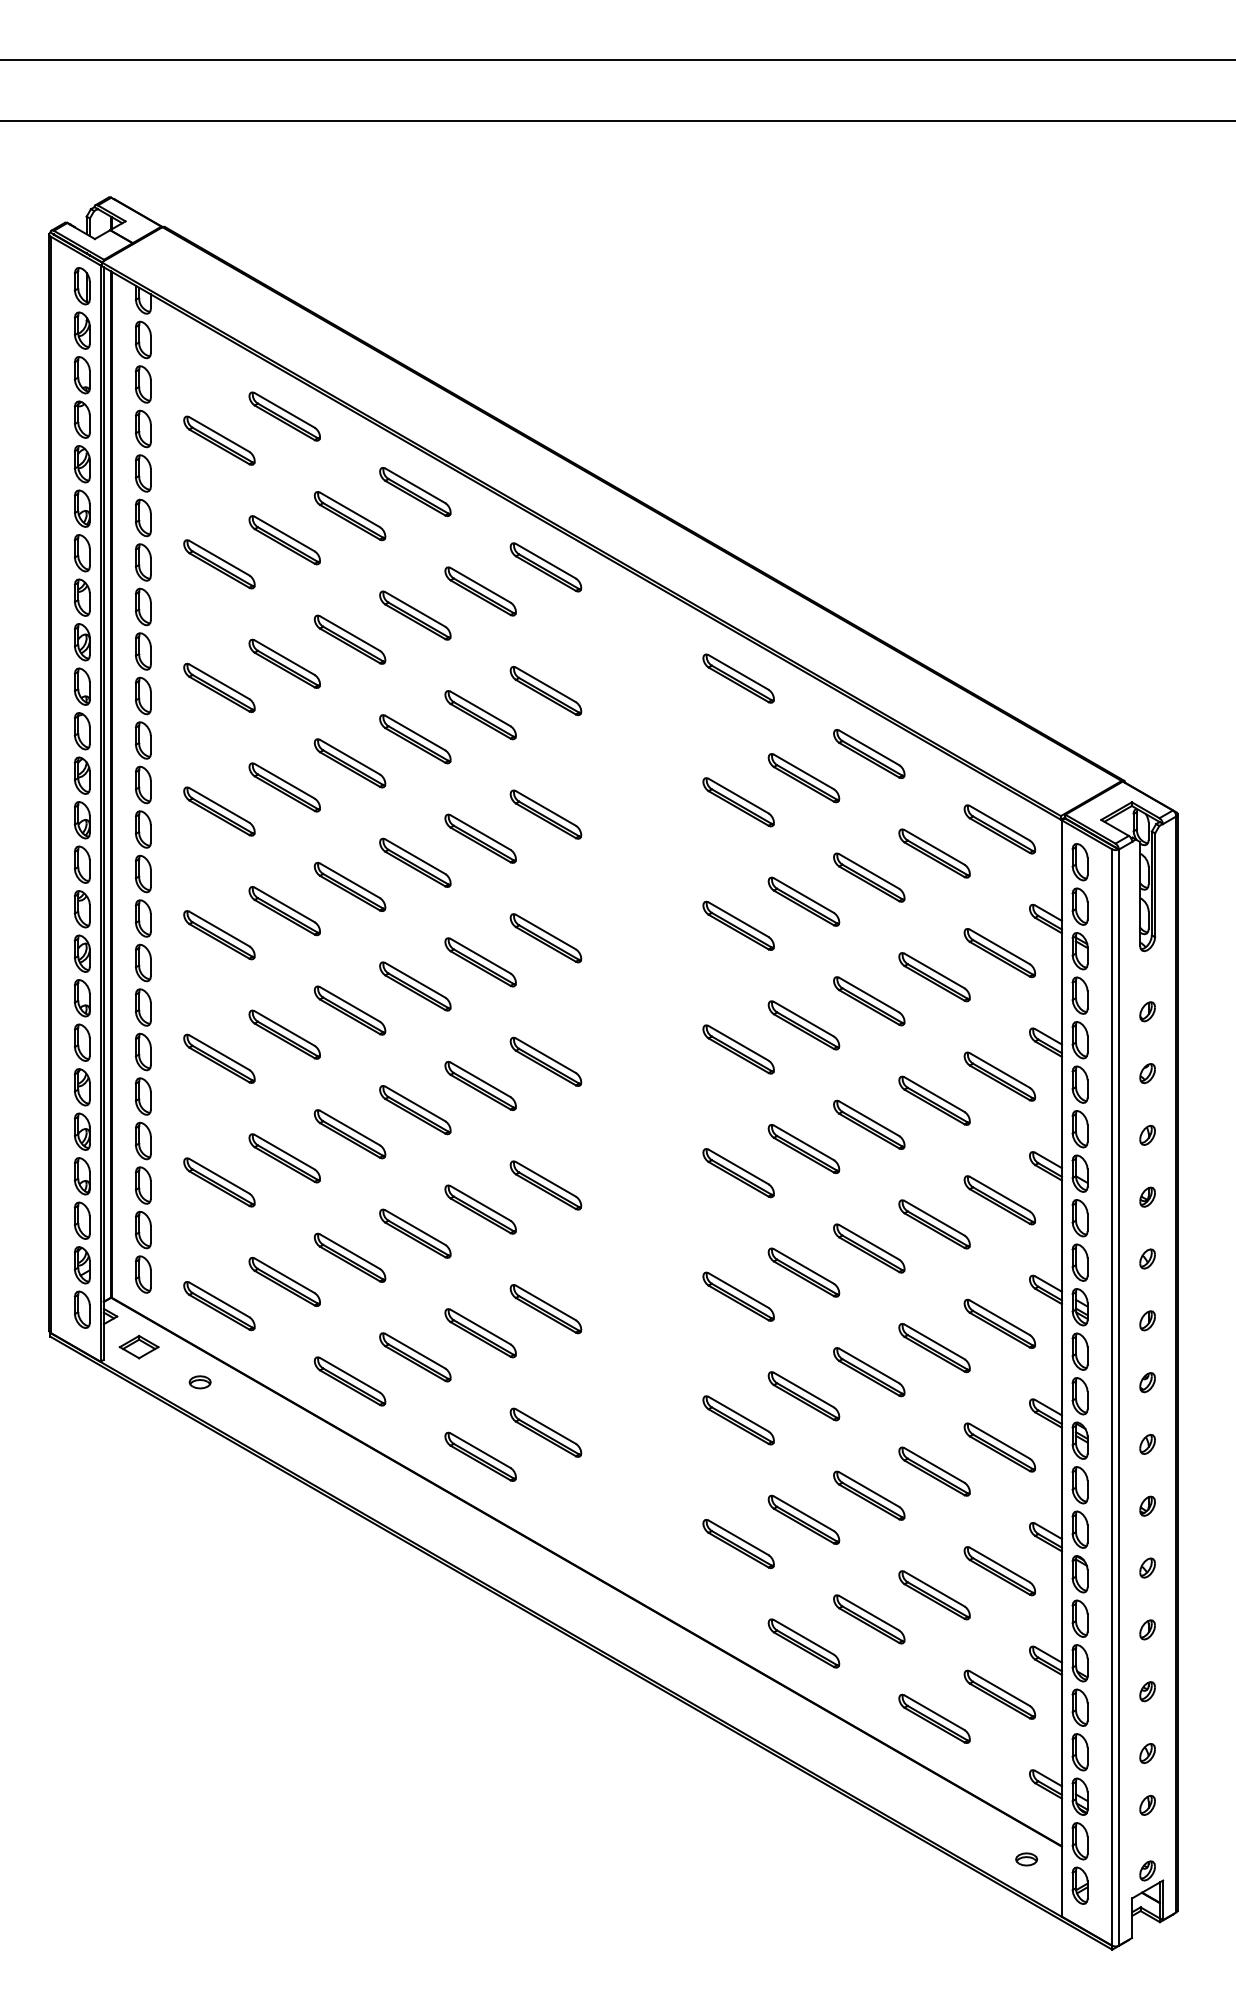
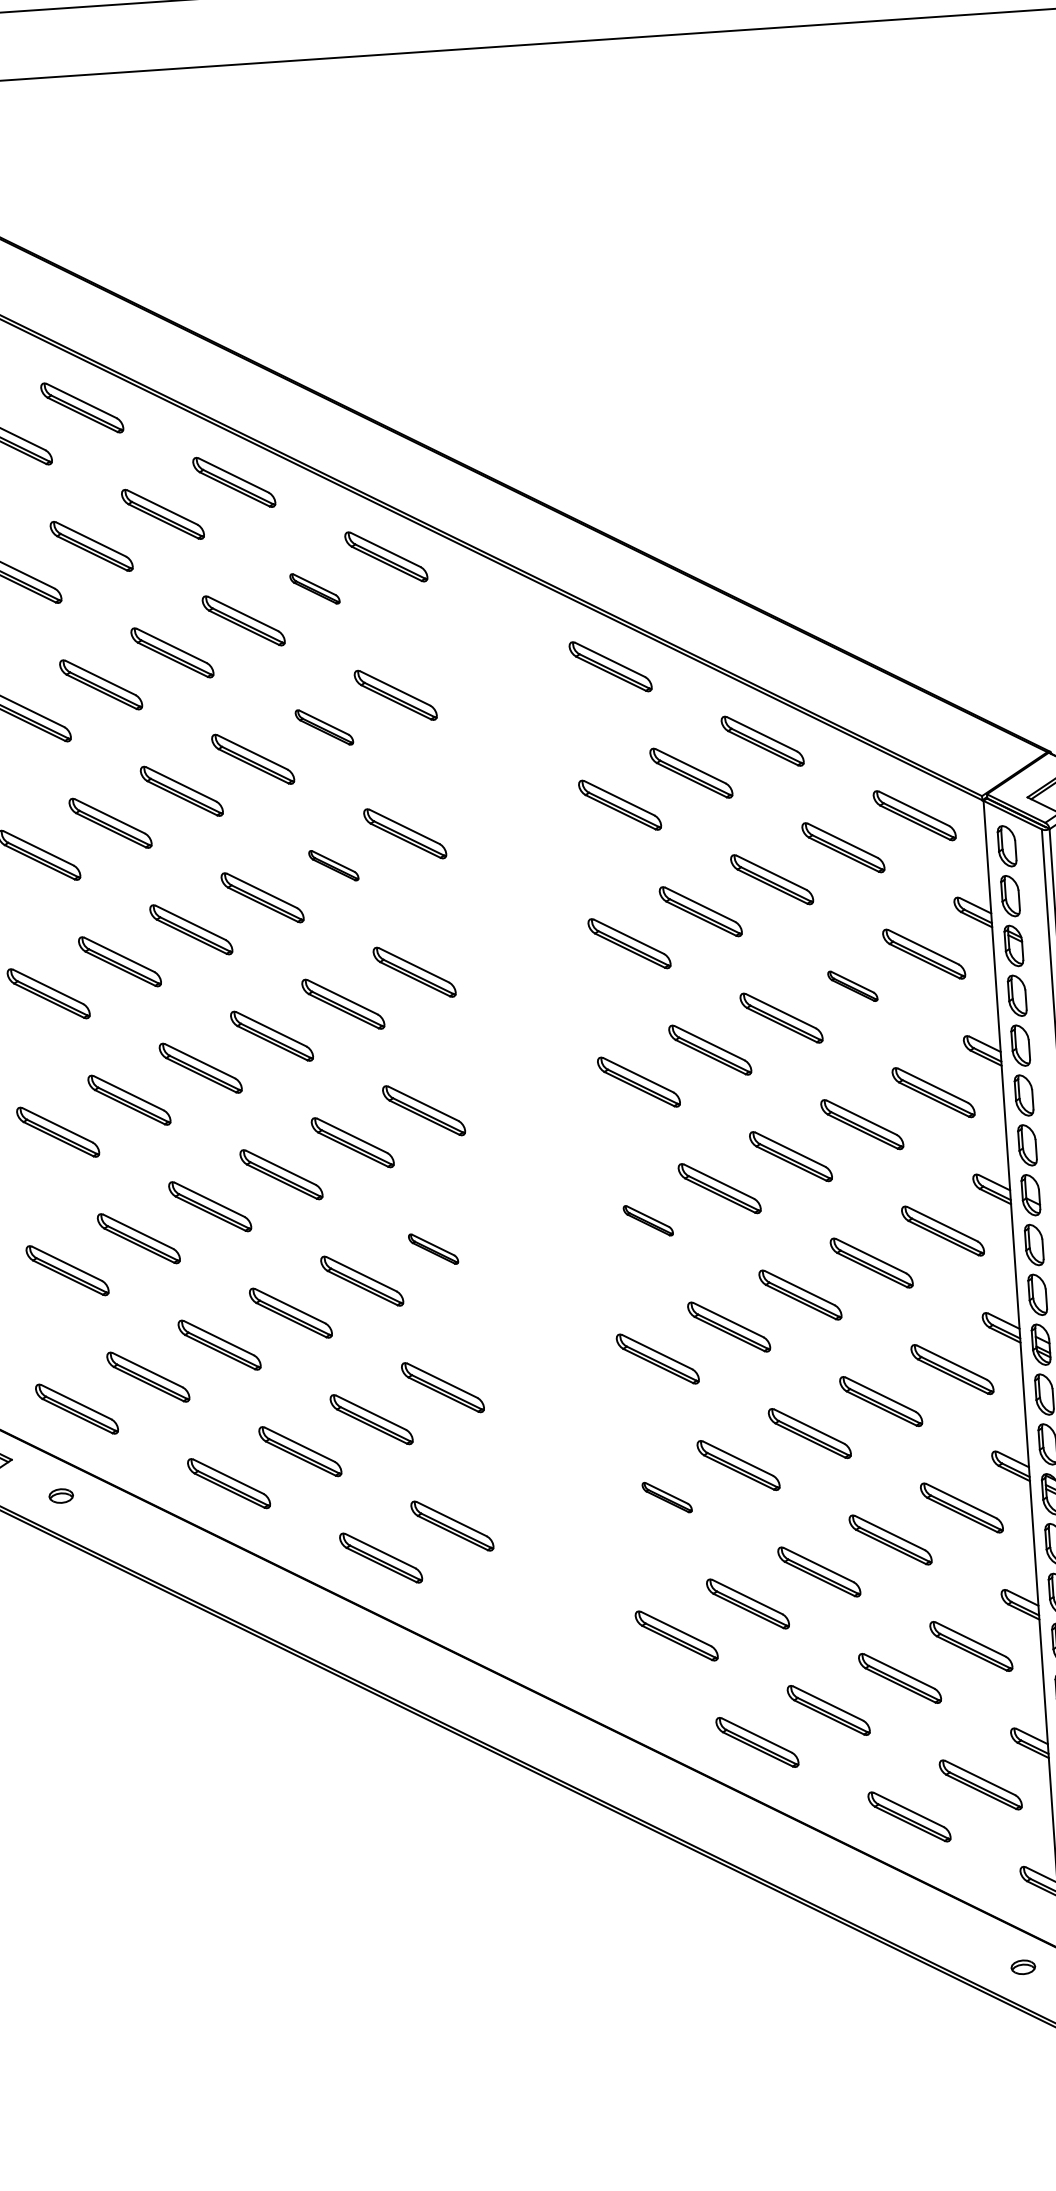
part: (480, 591) -> (314, 588), size x0.6
part: (480, 715) -> (324, 727), size x0.7
part: (480, 838) -> (333, 865), size x0.6
part: (934, 977) -> (852, 986), size x0.6
part: (738, 1173) -> (648, 1221), size x0.6
part: (545, 1185) -> (433, 1249), size x0.6
part: (738, 1420) -> (667, 1497), size x0.6

